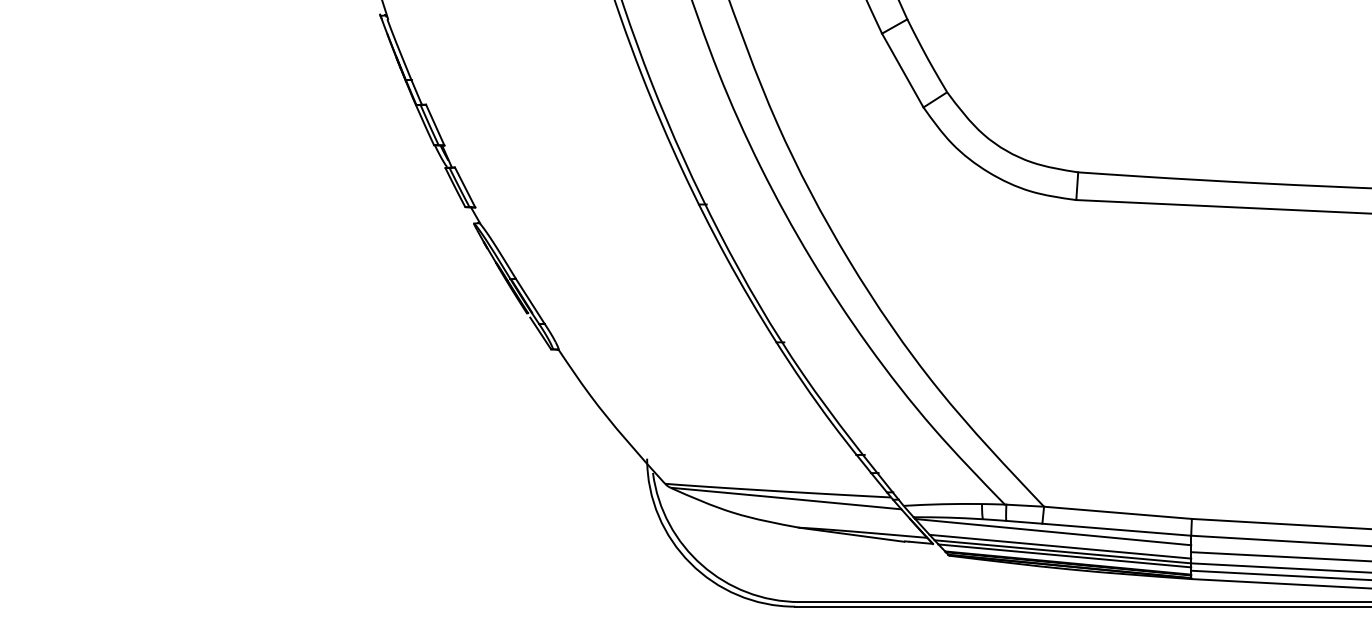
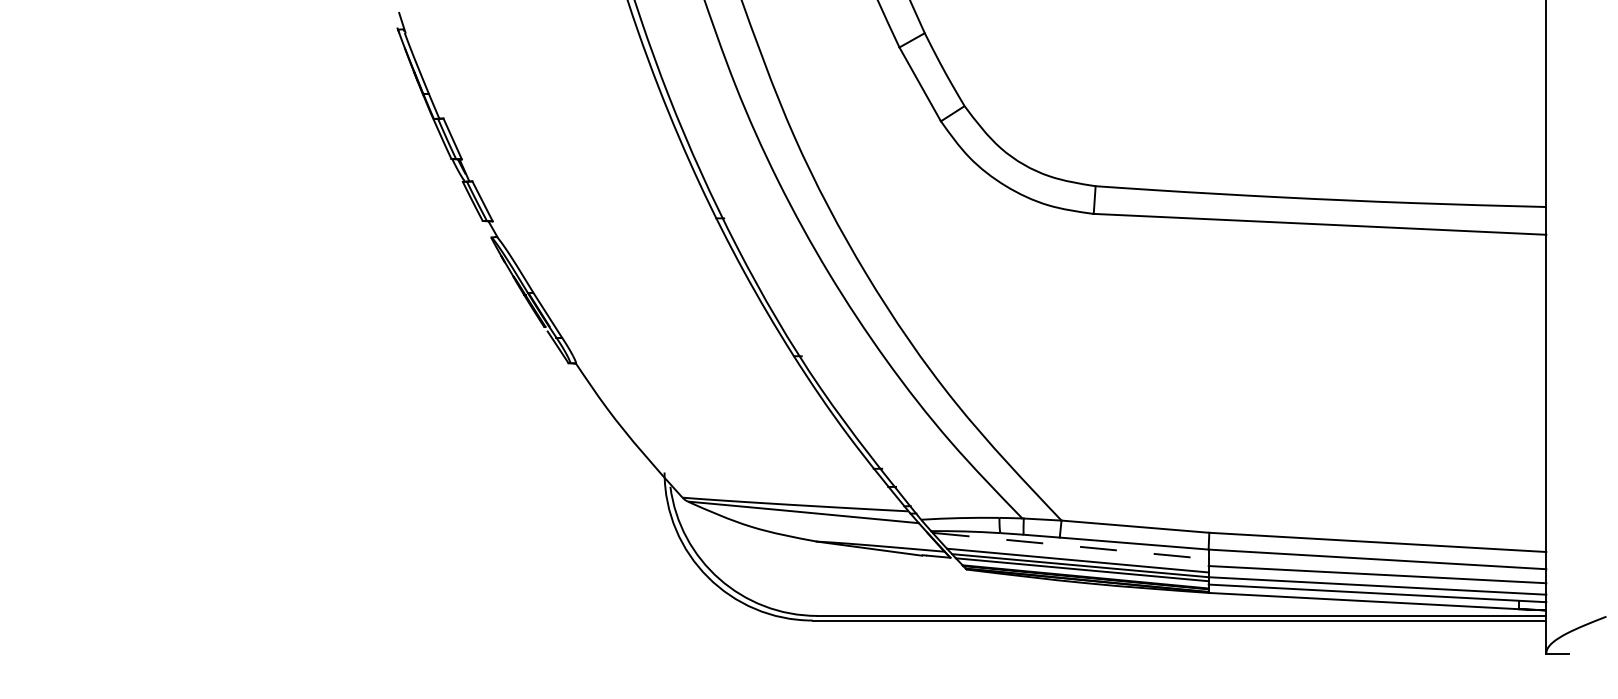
line: (1053, 531) -> (1070, 545), solid -> dashed

